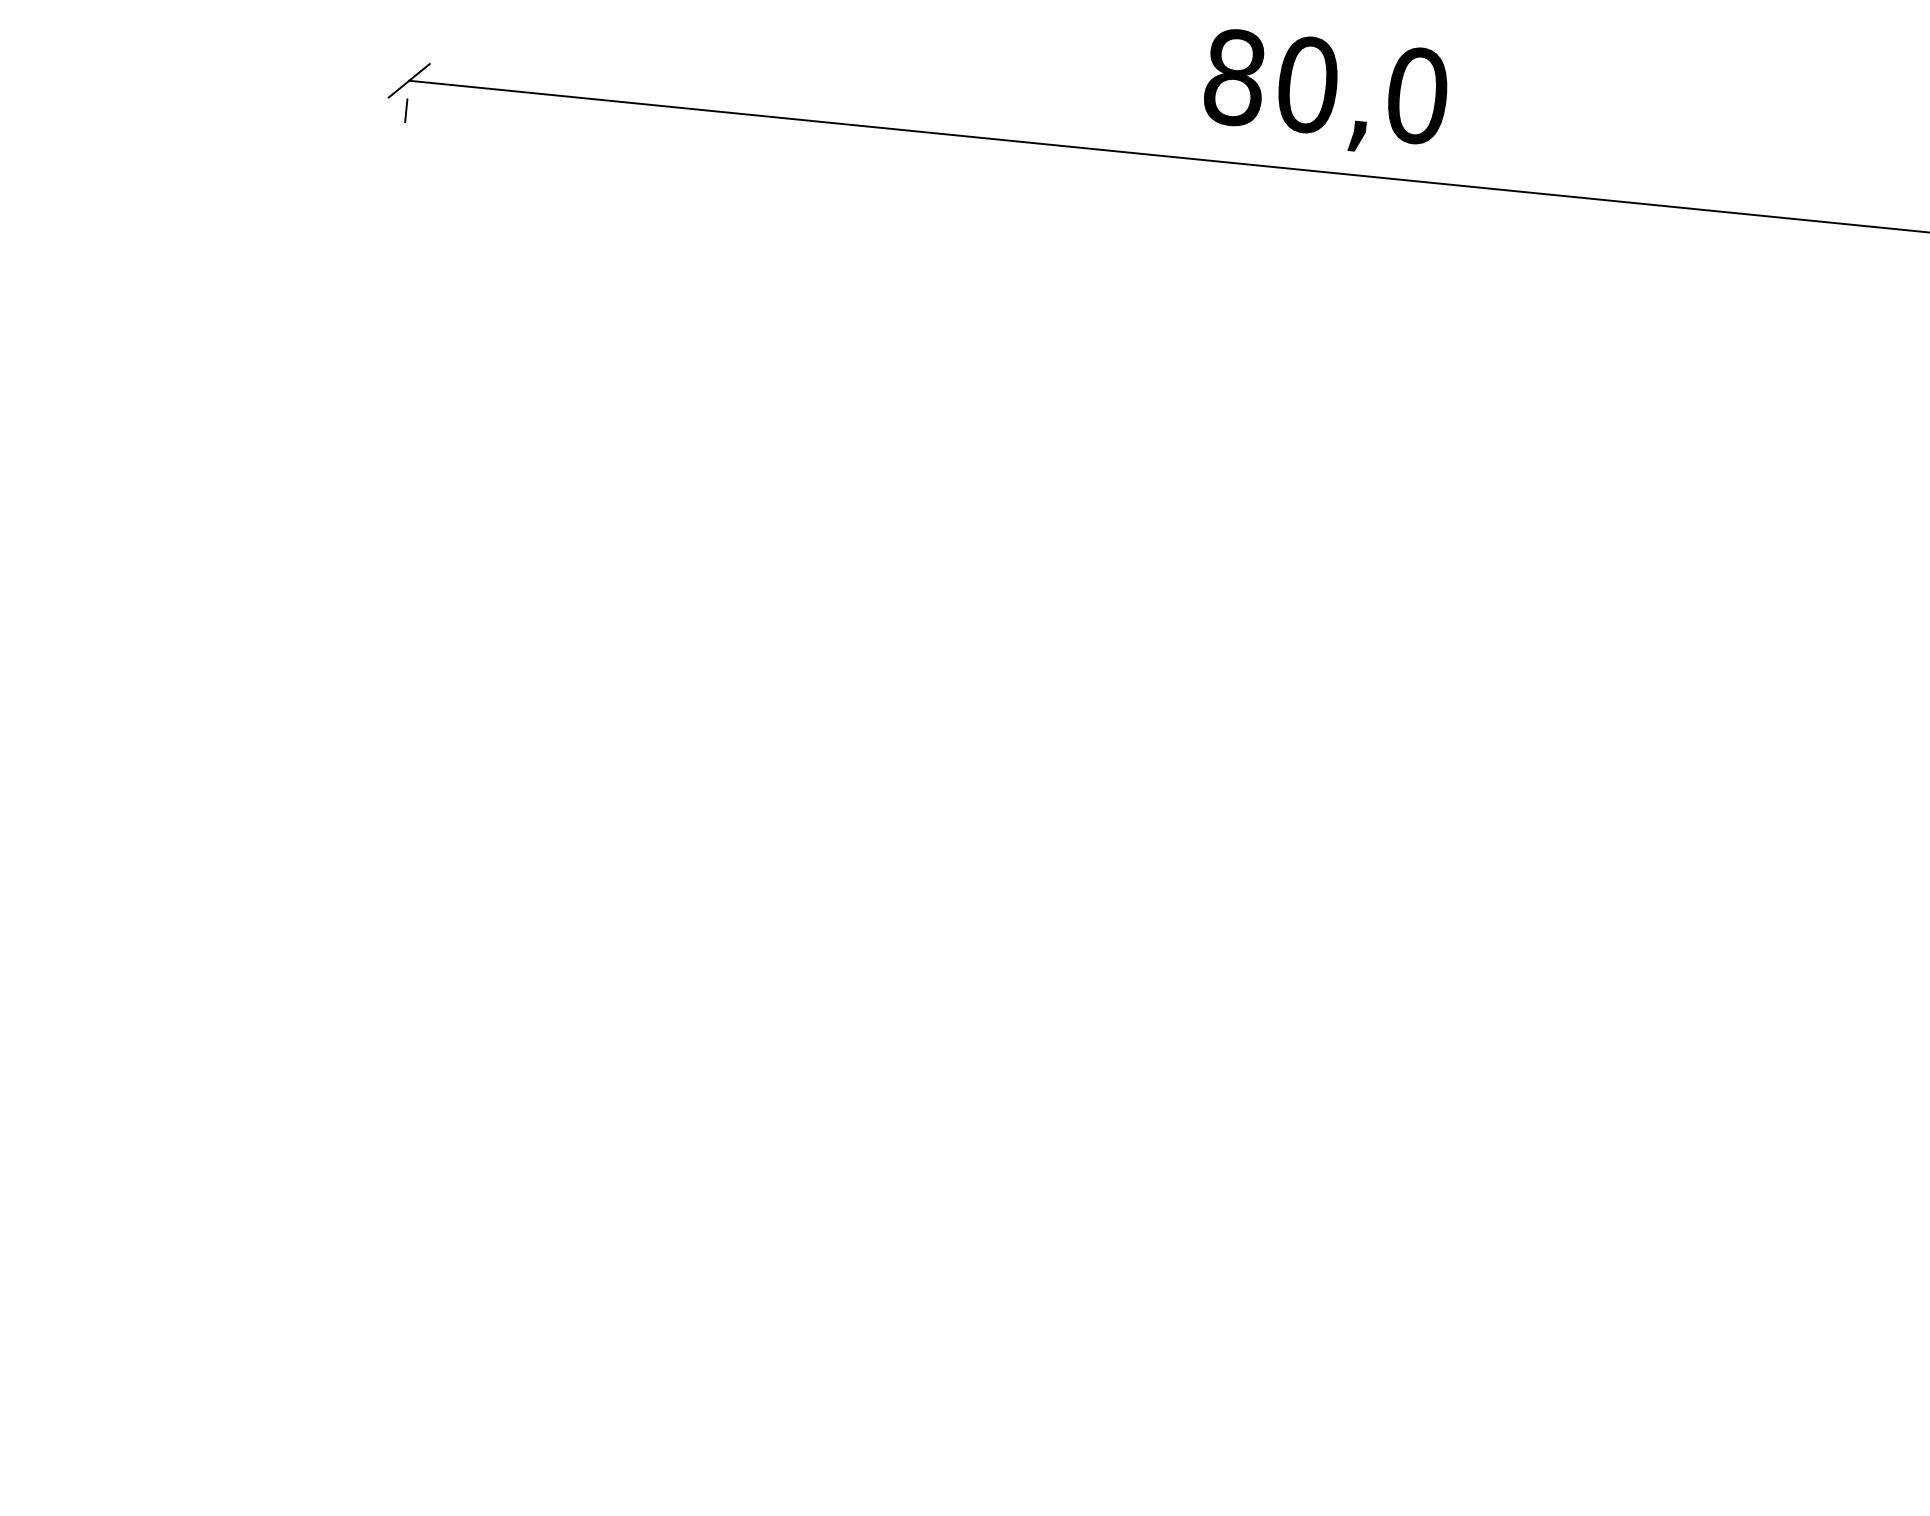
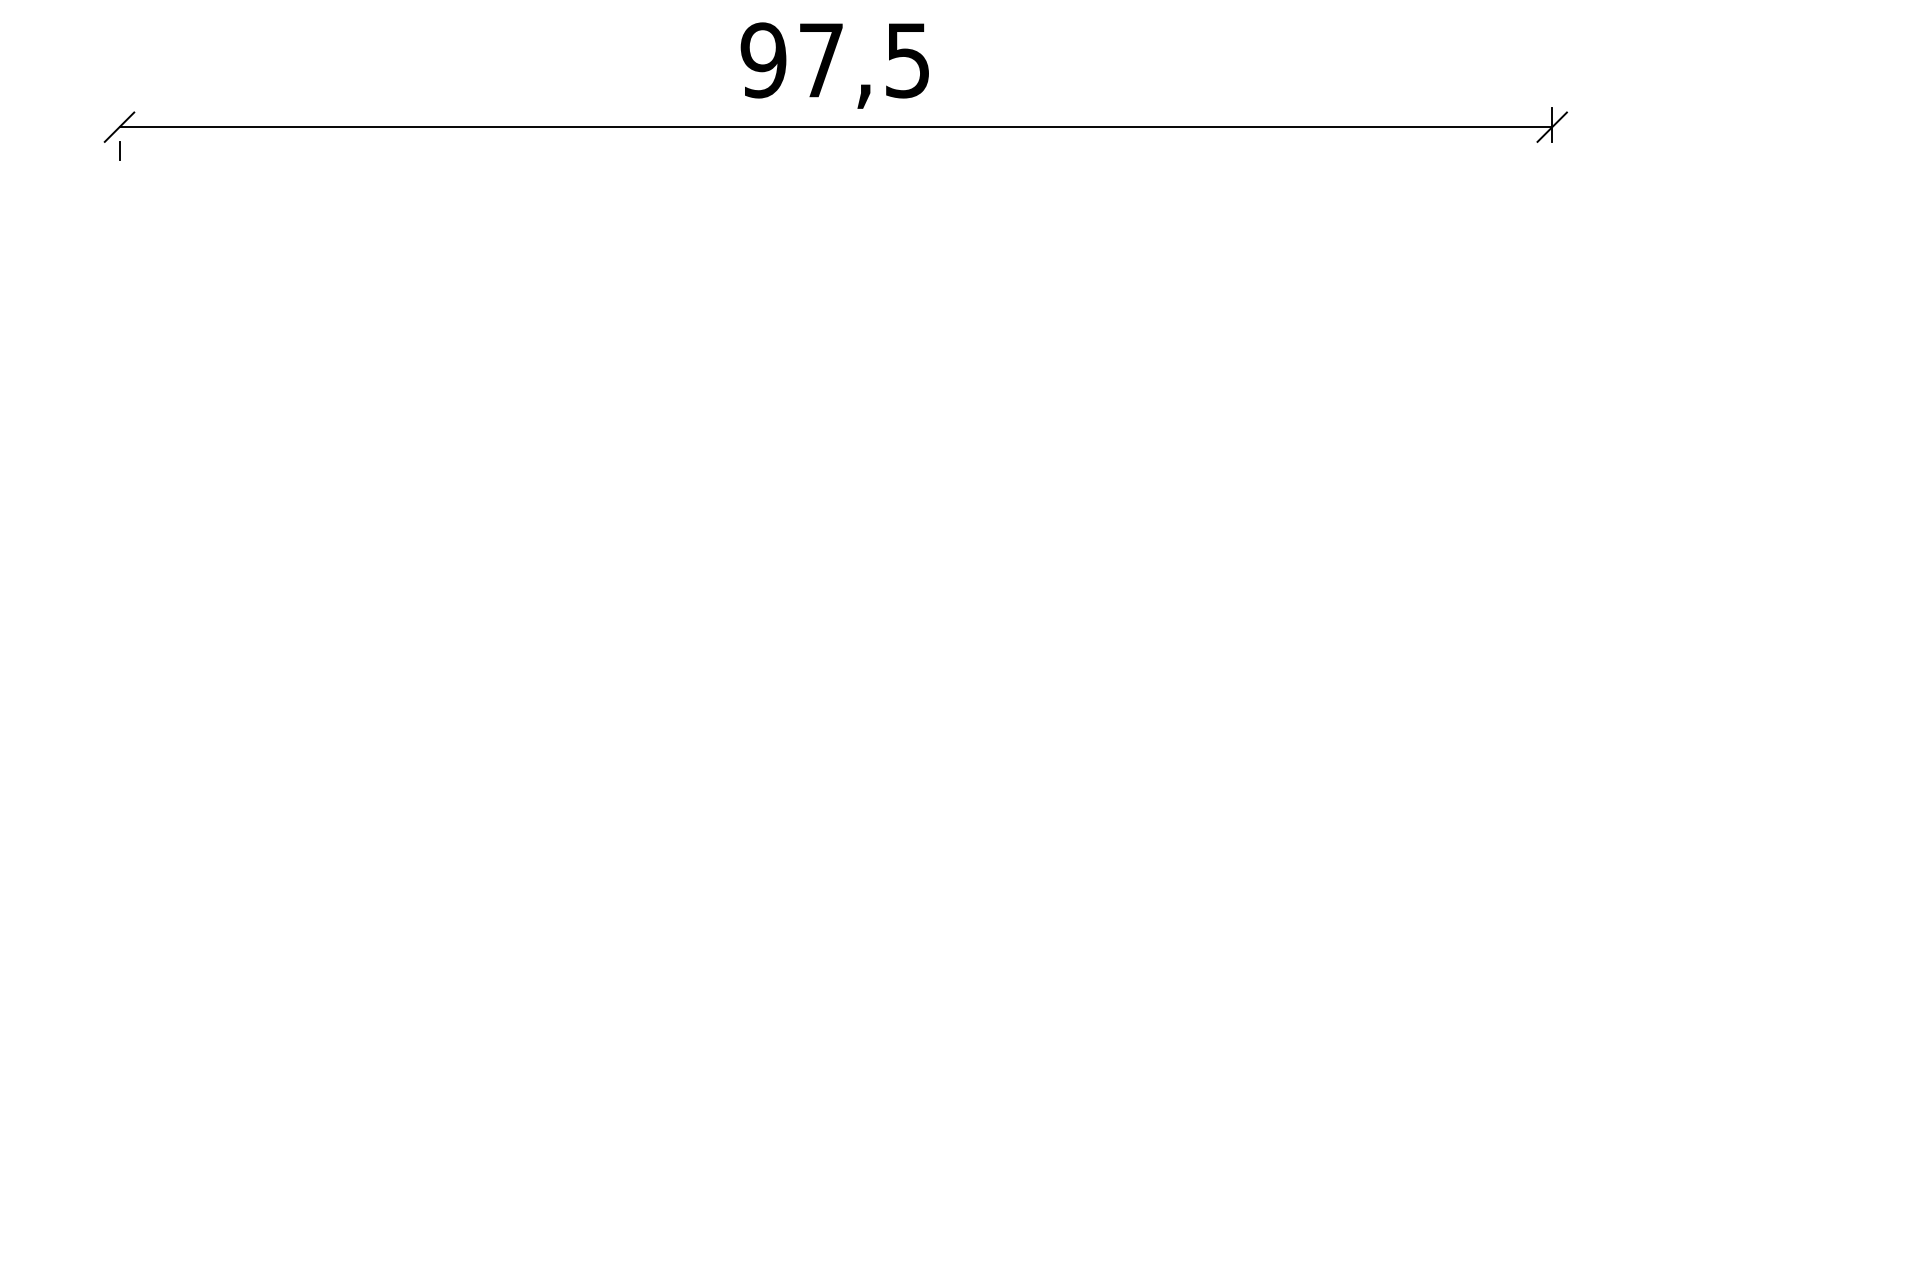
text: (1325, 86) -> (835, 60), 80,0 -> 97,5

